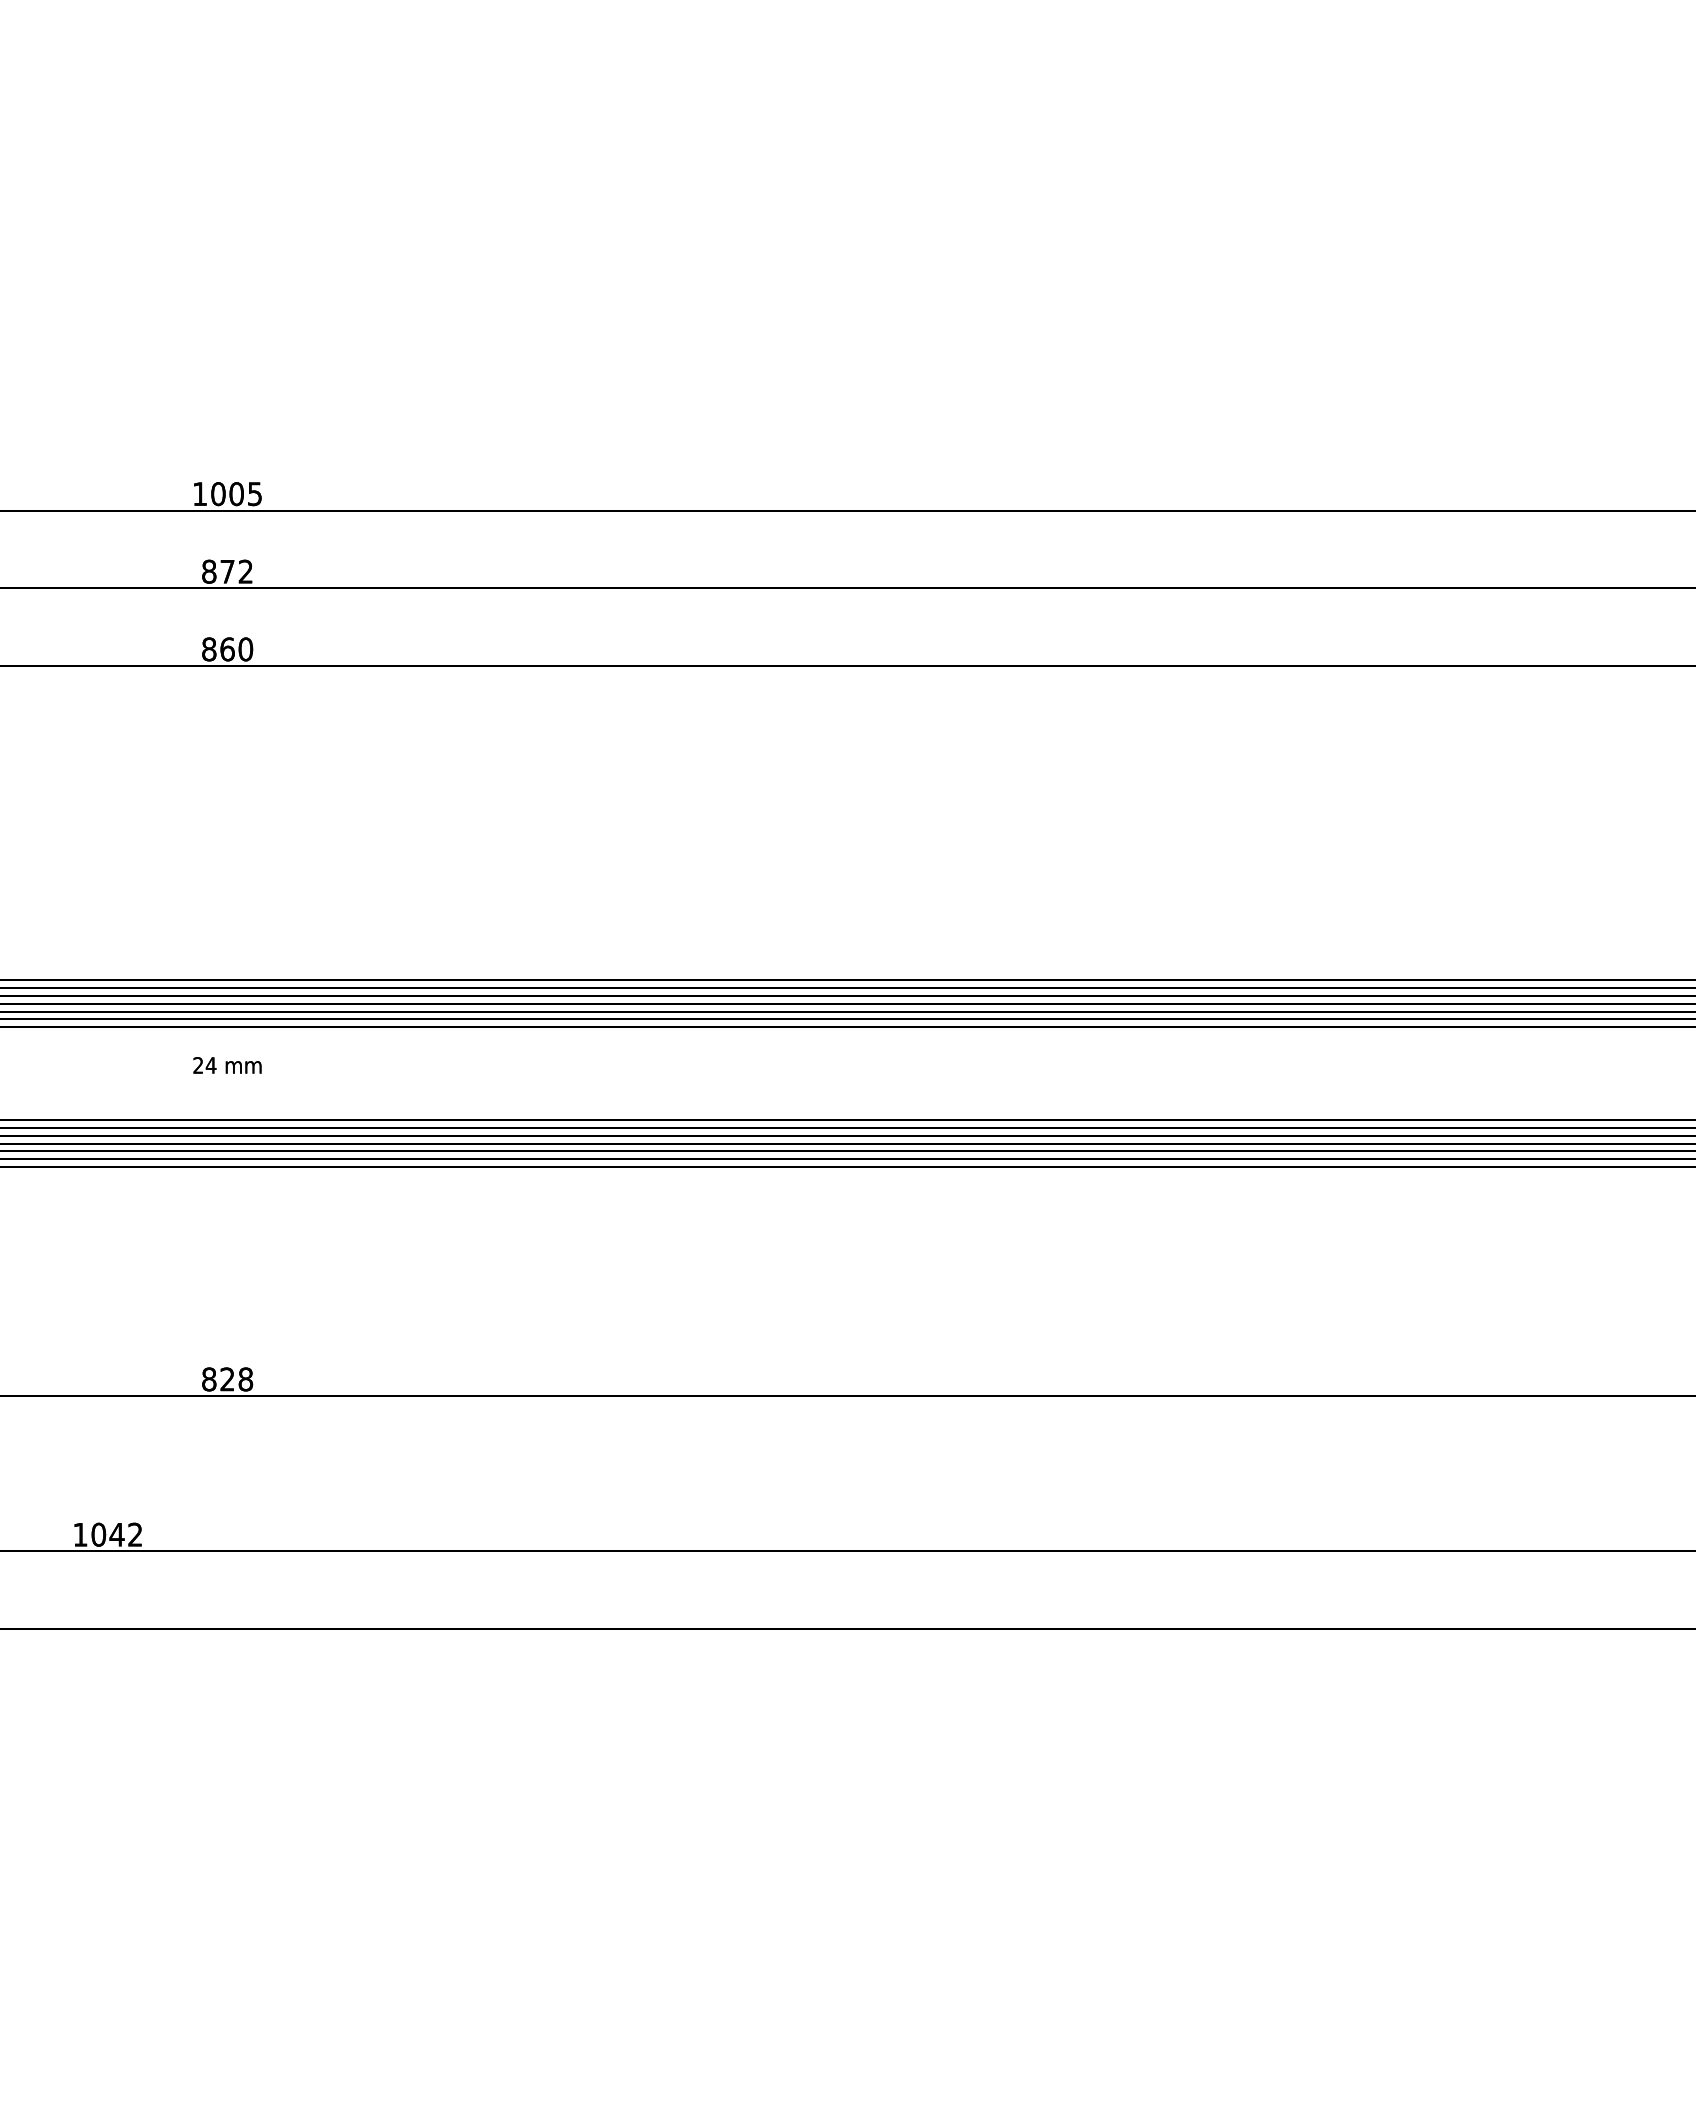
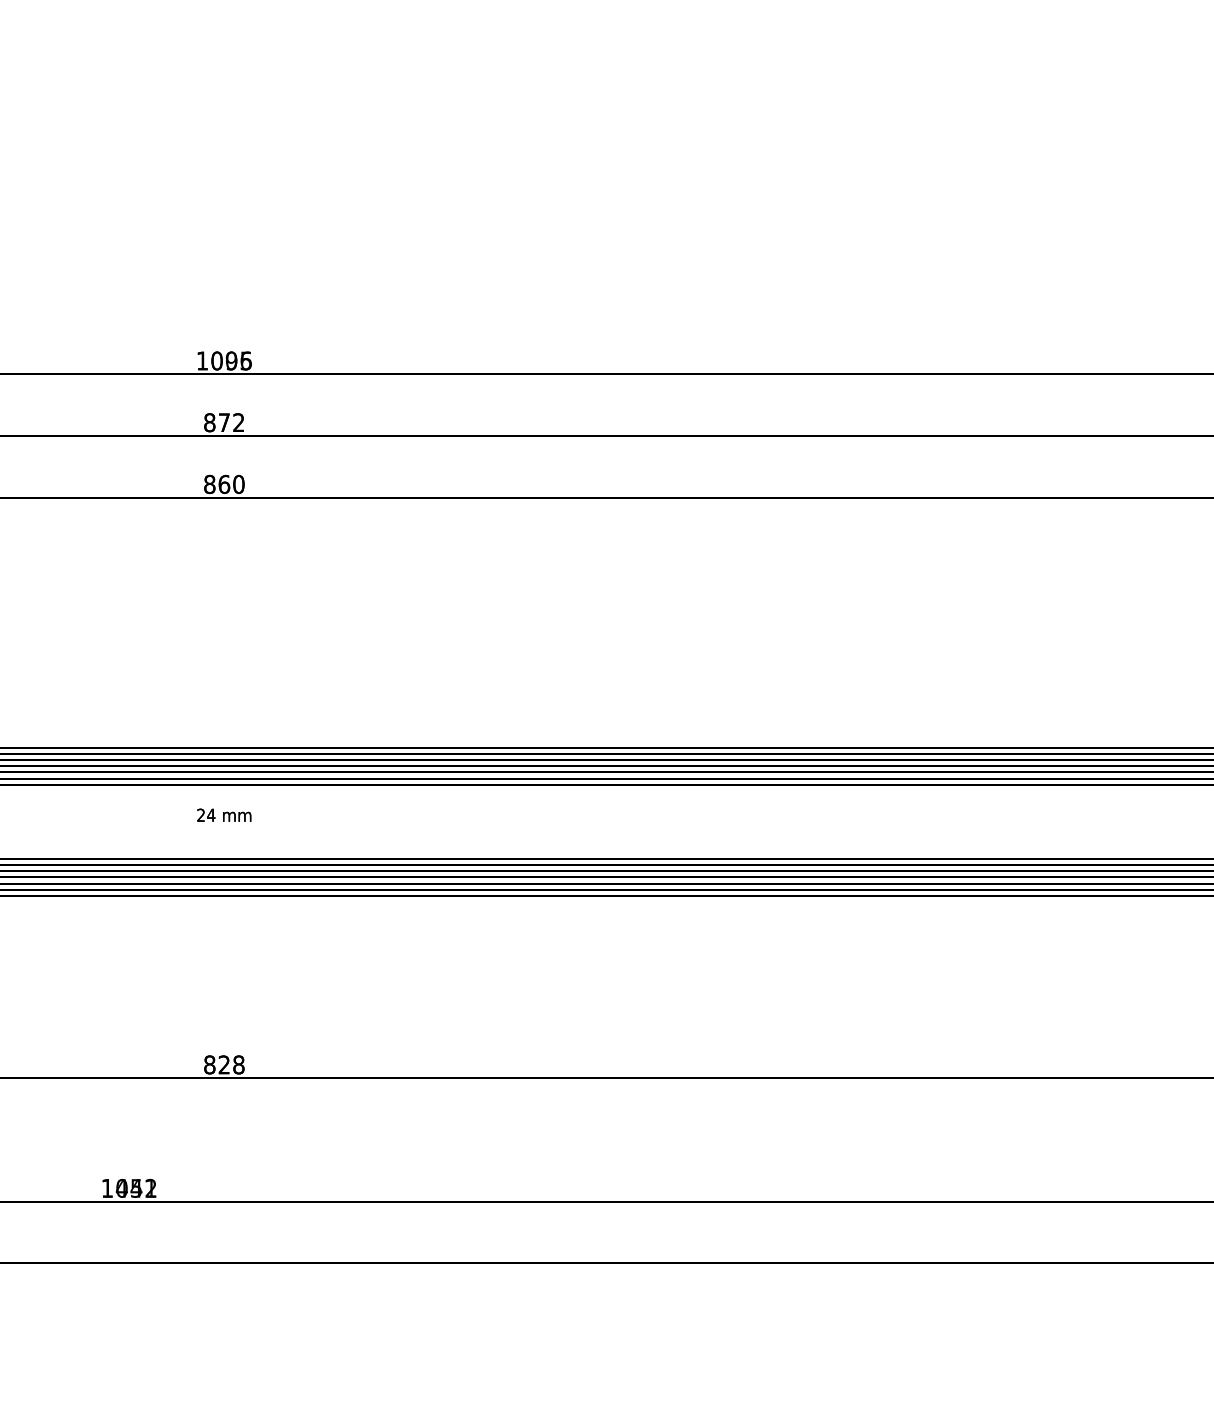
text: (245, 494) -> (238, 361), 1005 -> 1096
text: (116, 1534) -> (136, 1188), 1042 -> 1451

